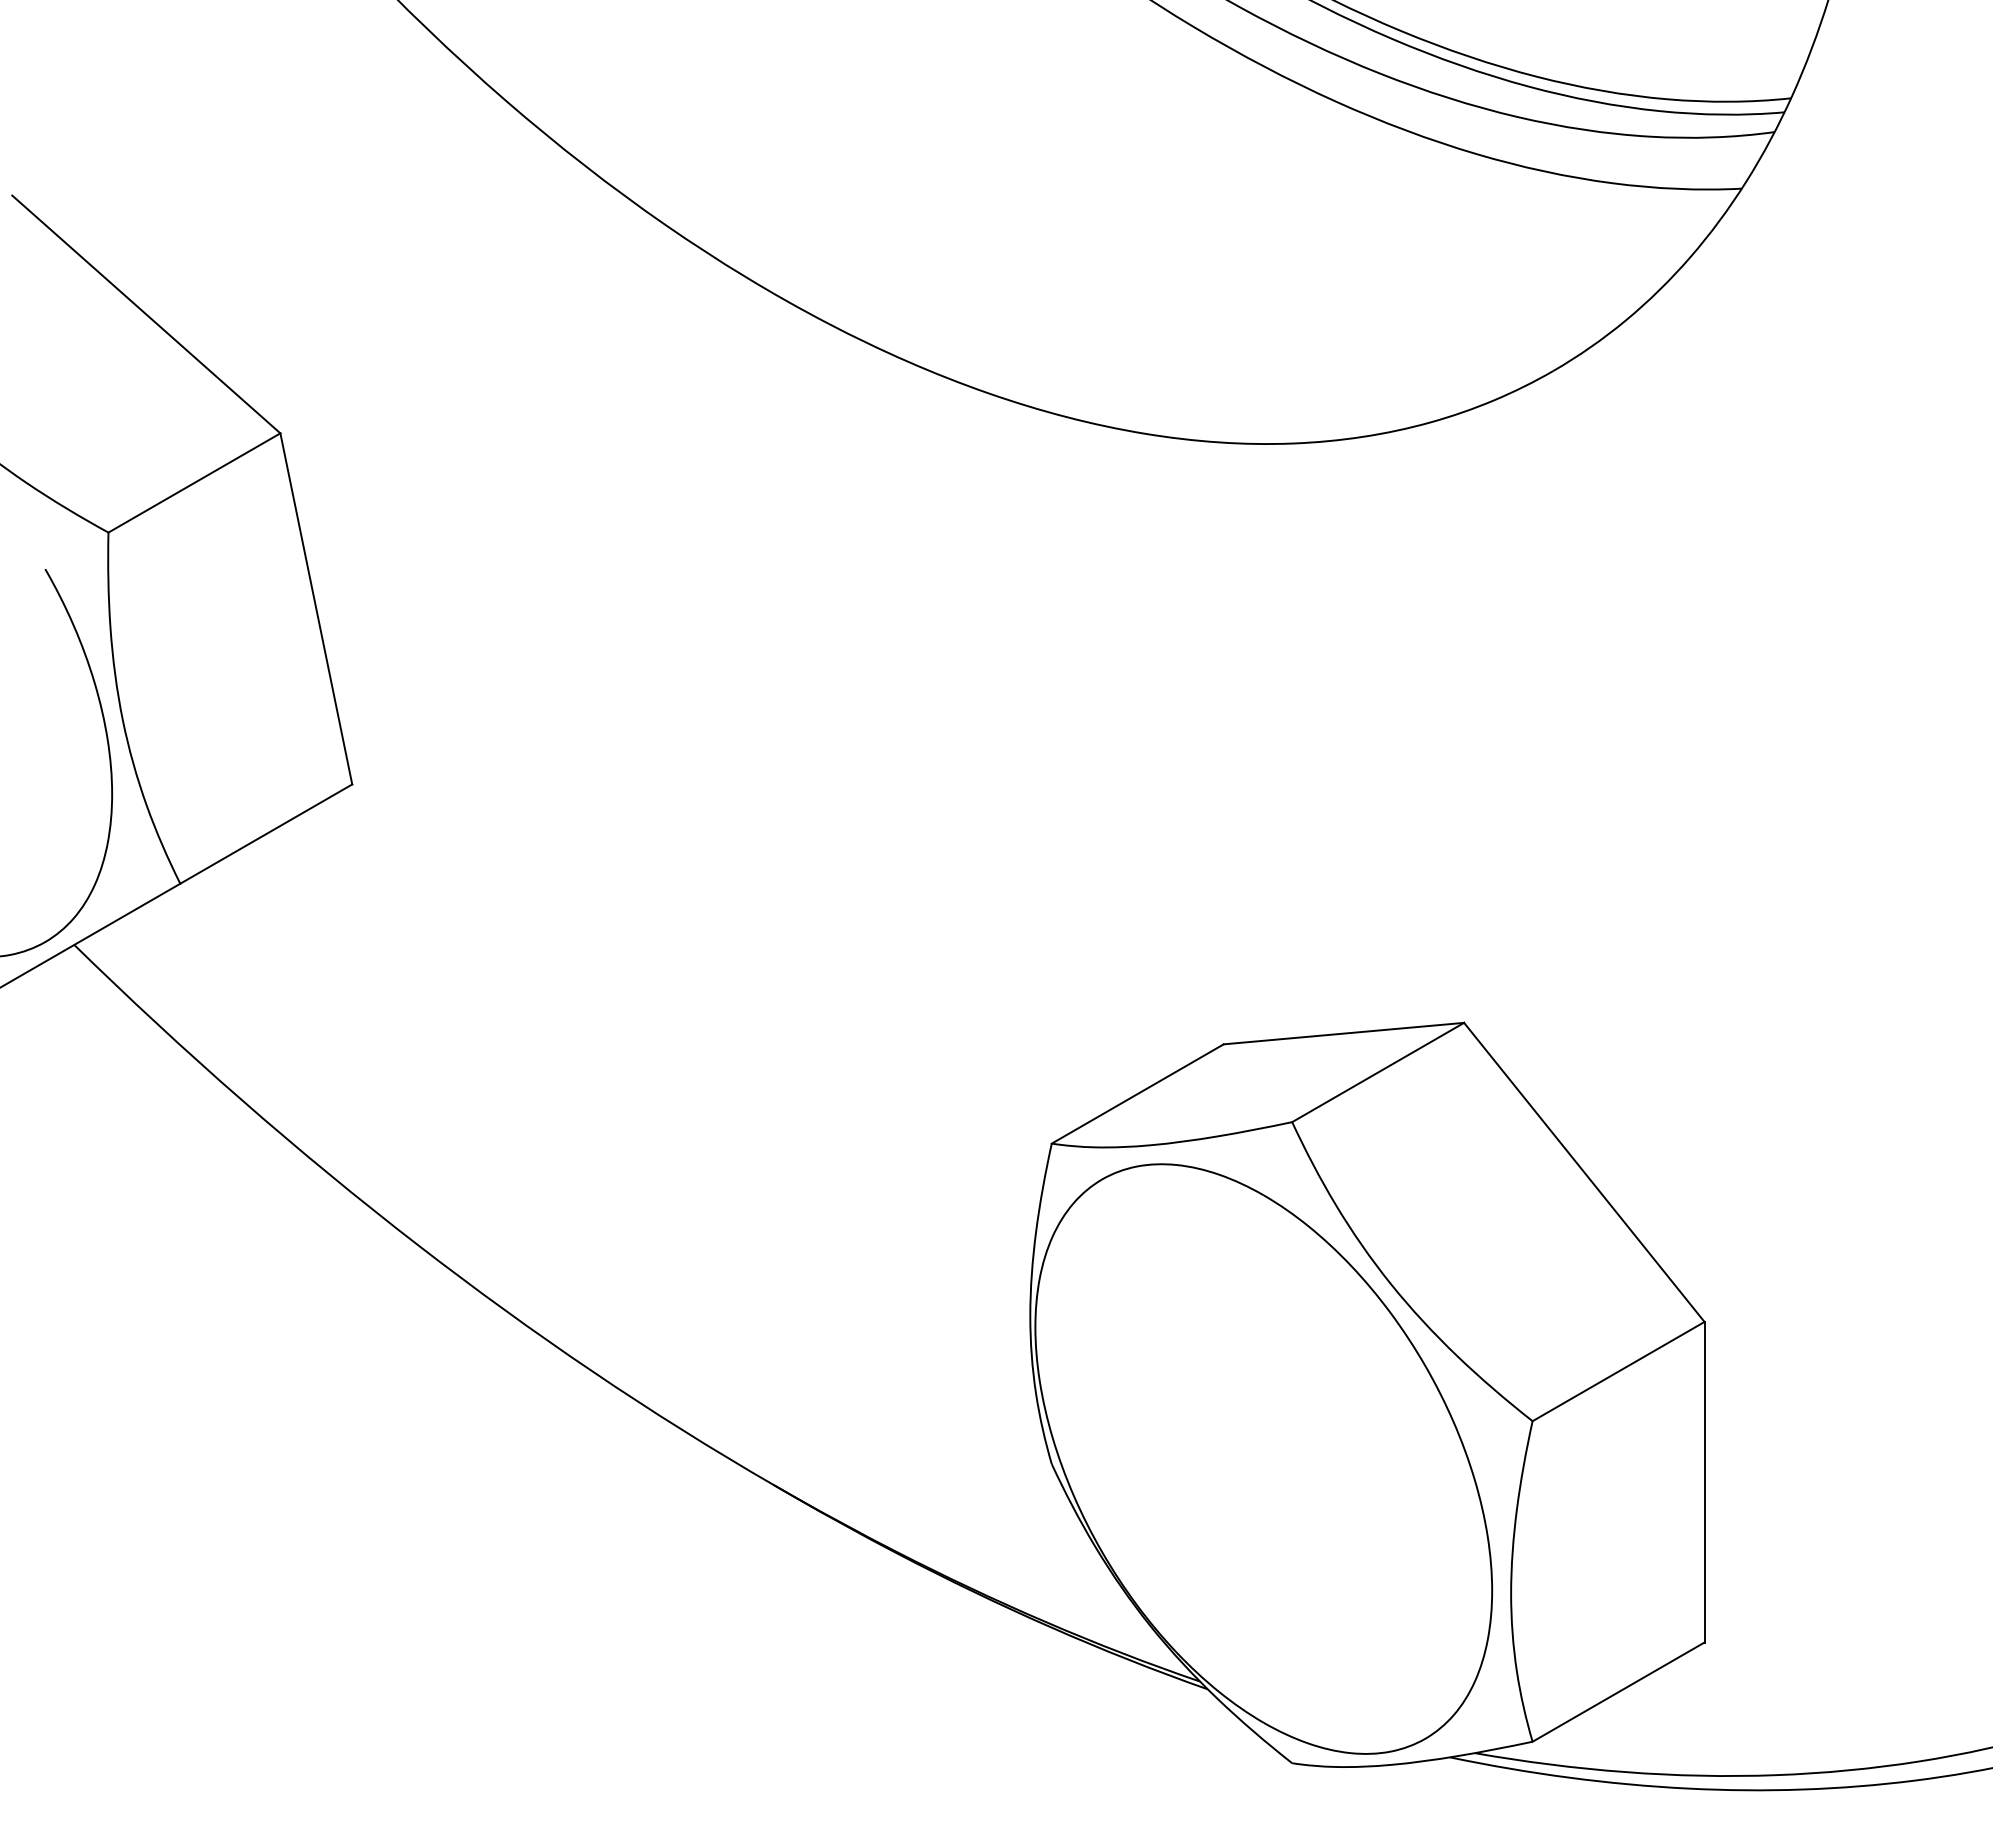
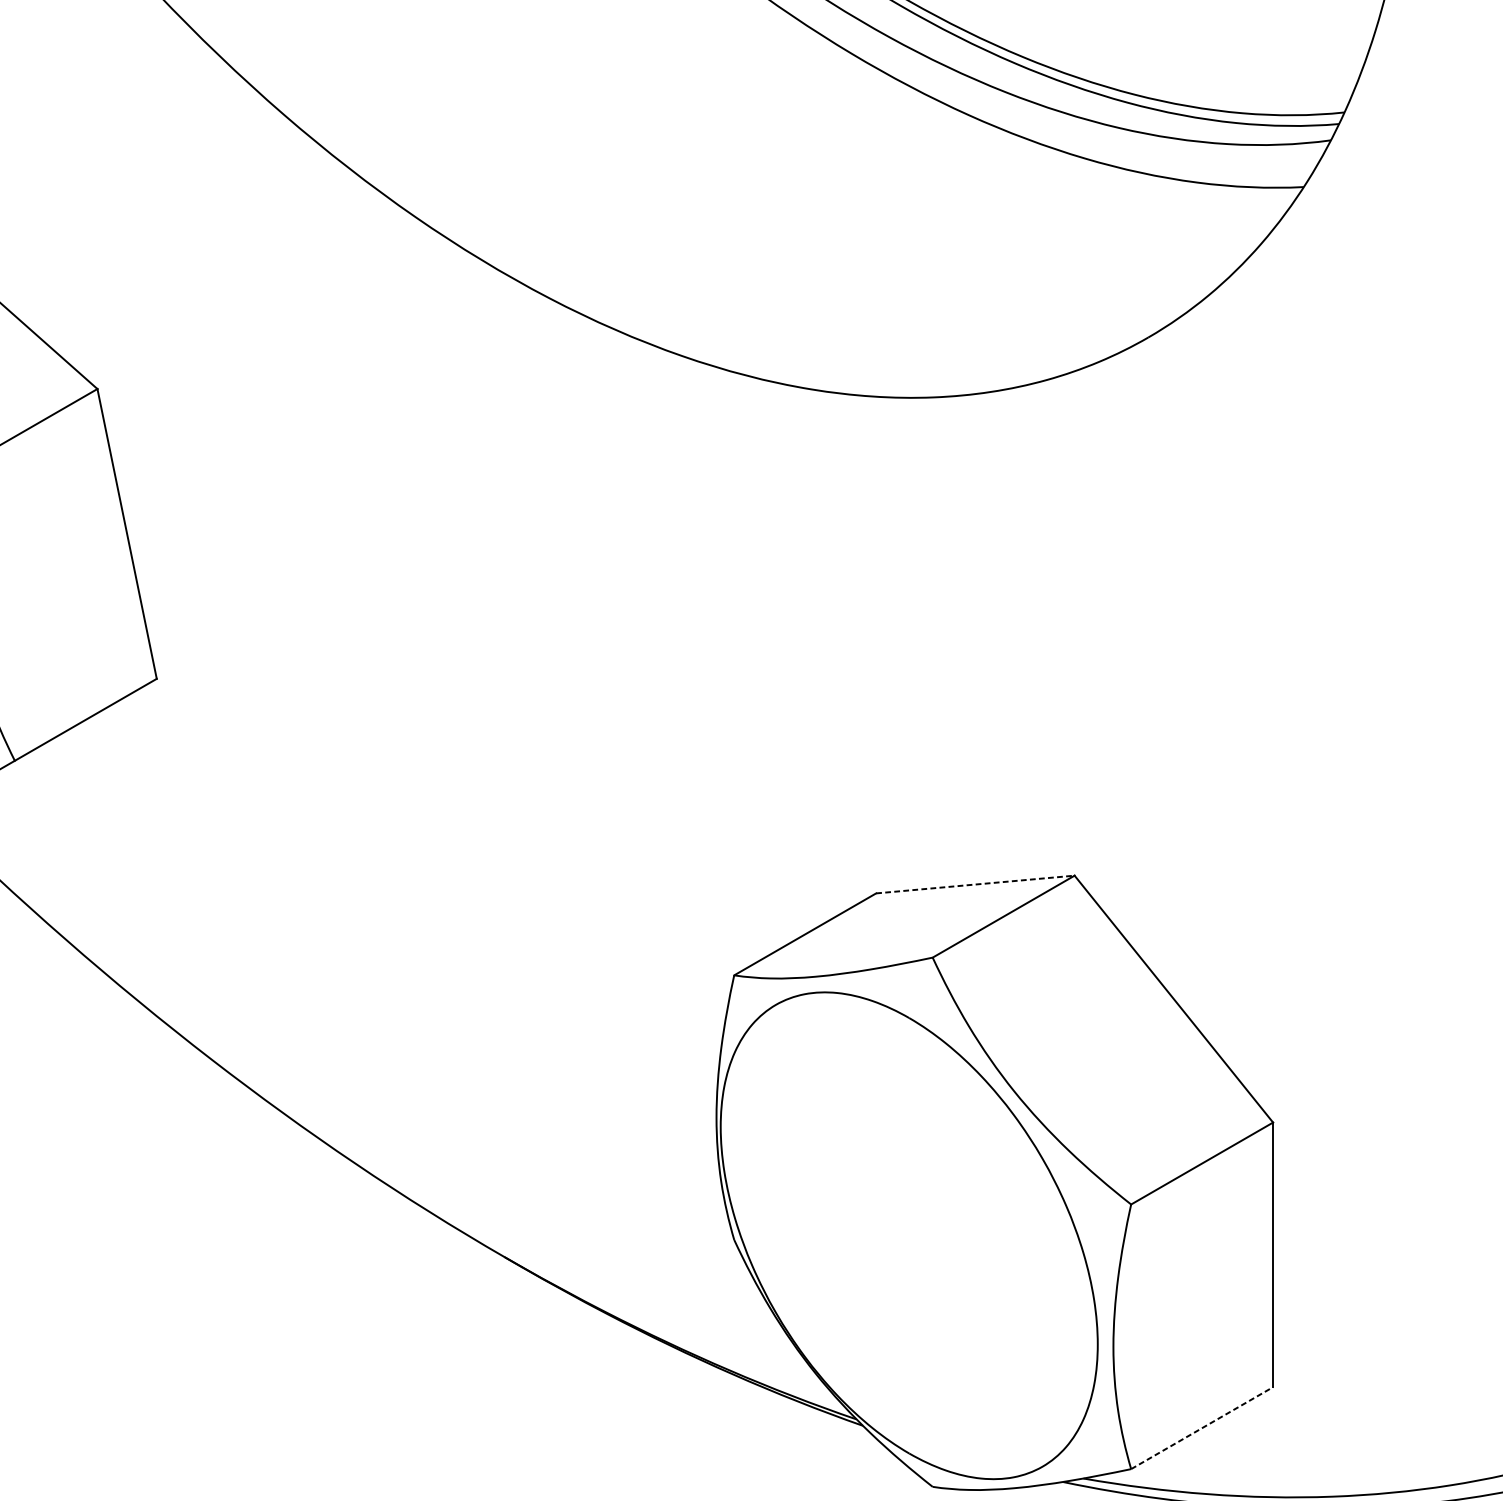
line: (1343, 1033) -> (975, 884), solid -> dashed
line: (1619, 1691) -> (1202, 1427), solid -> dashed

